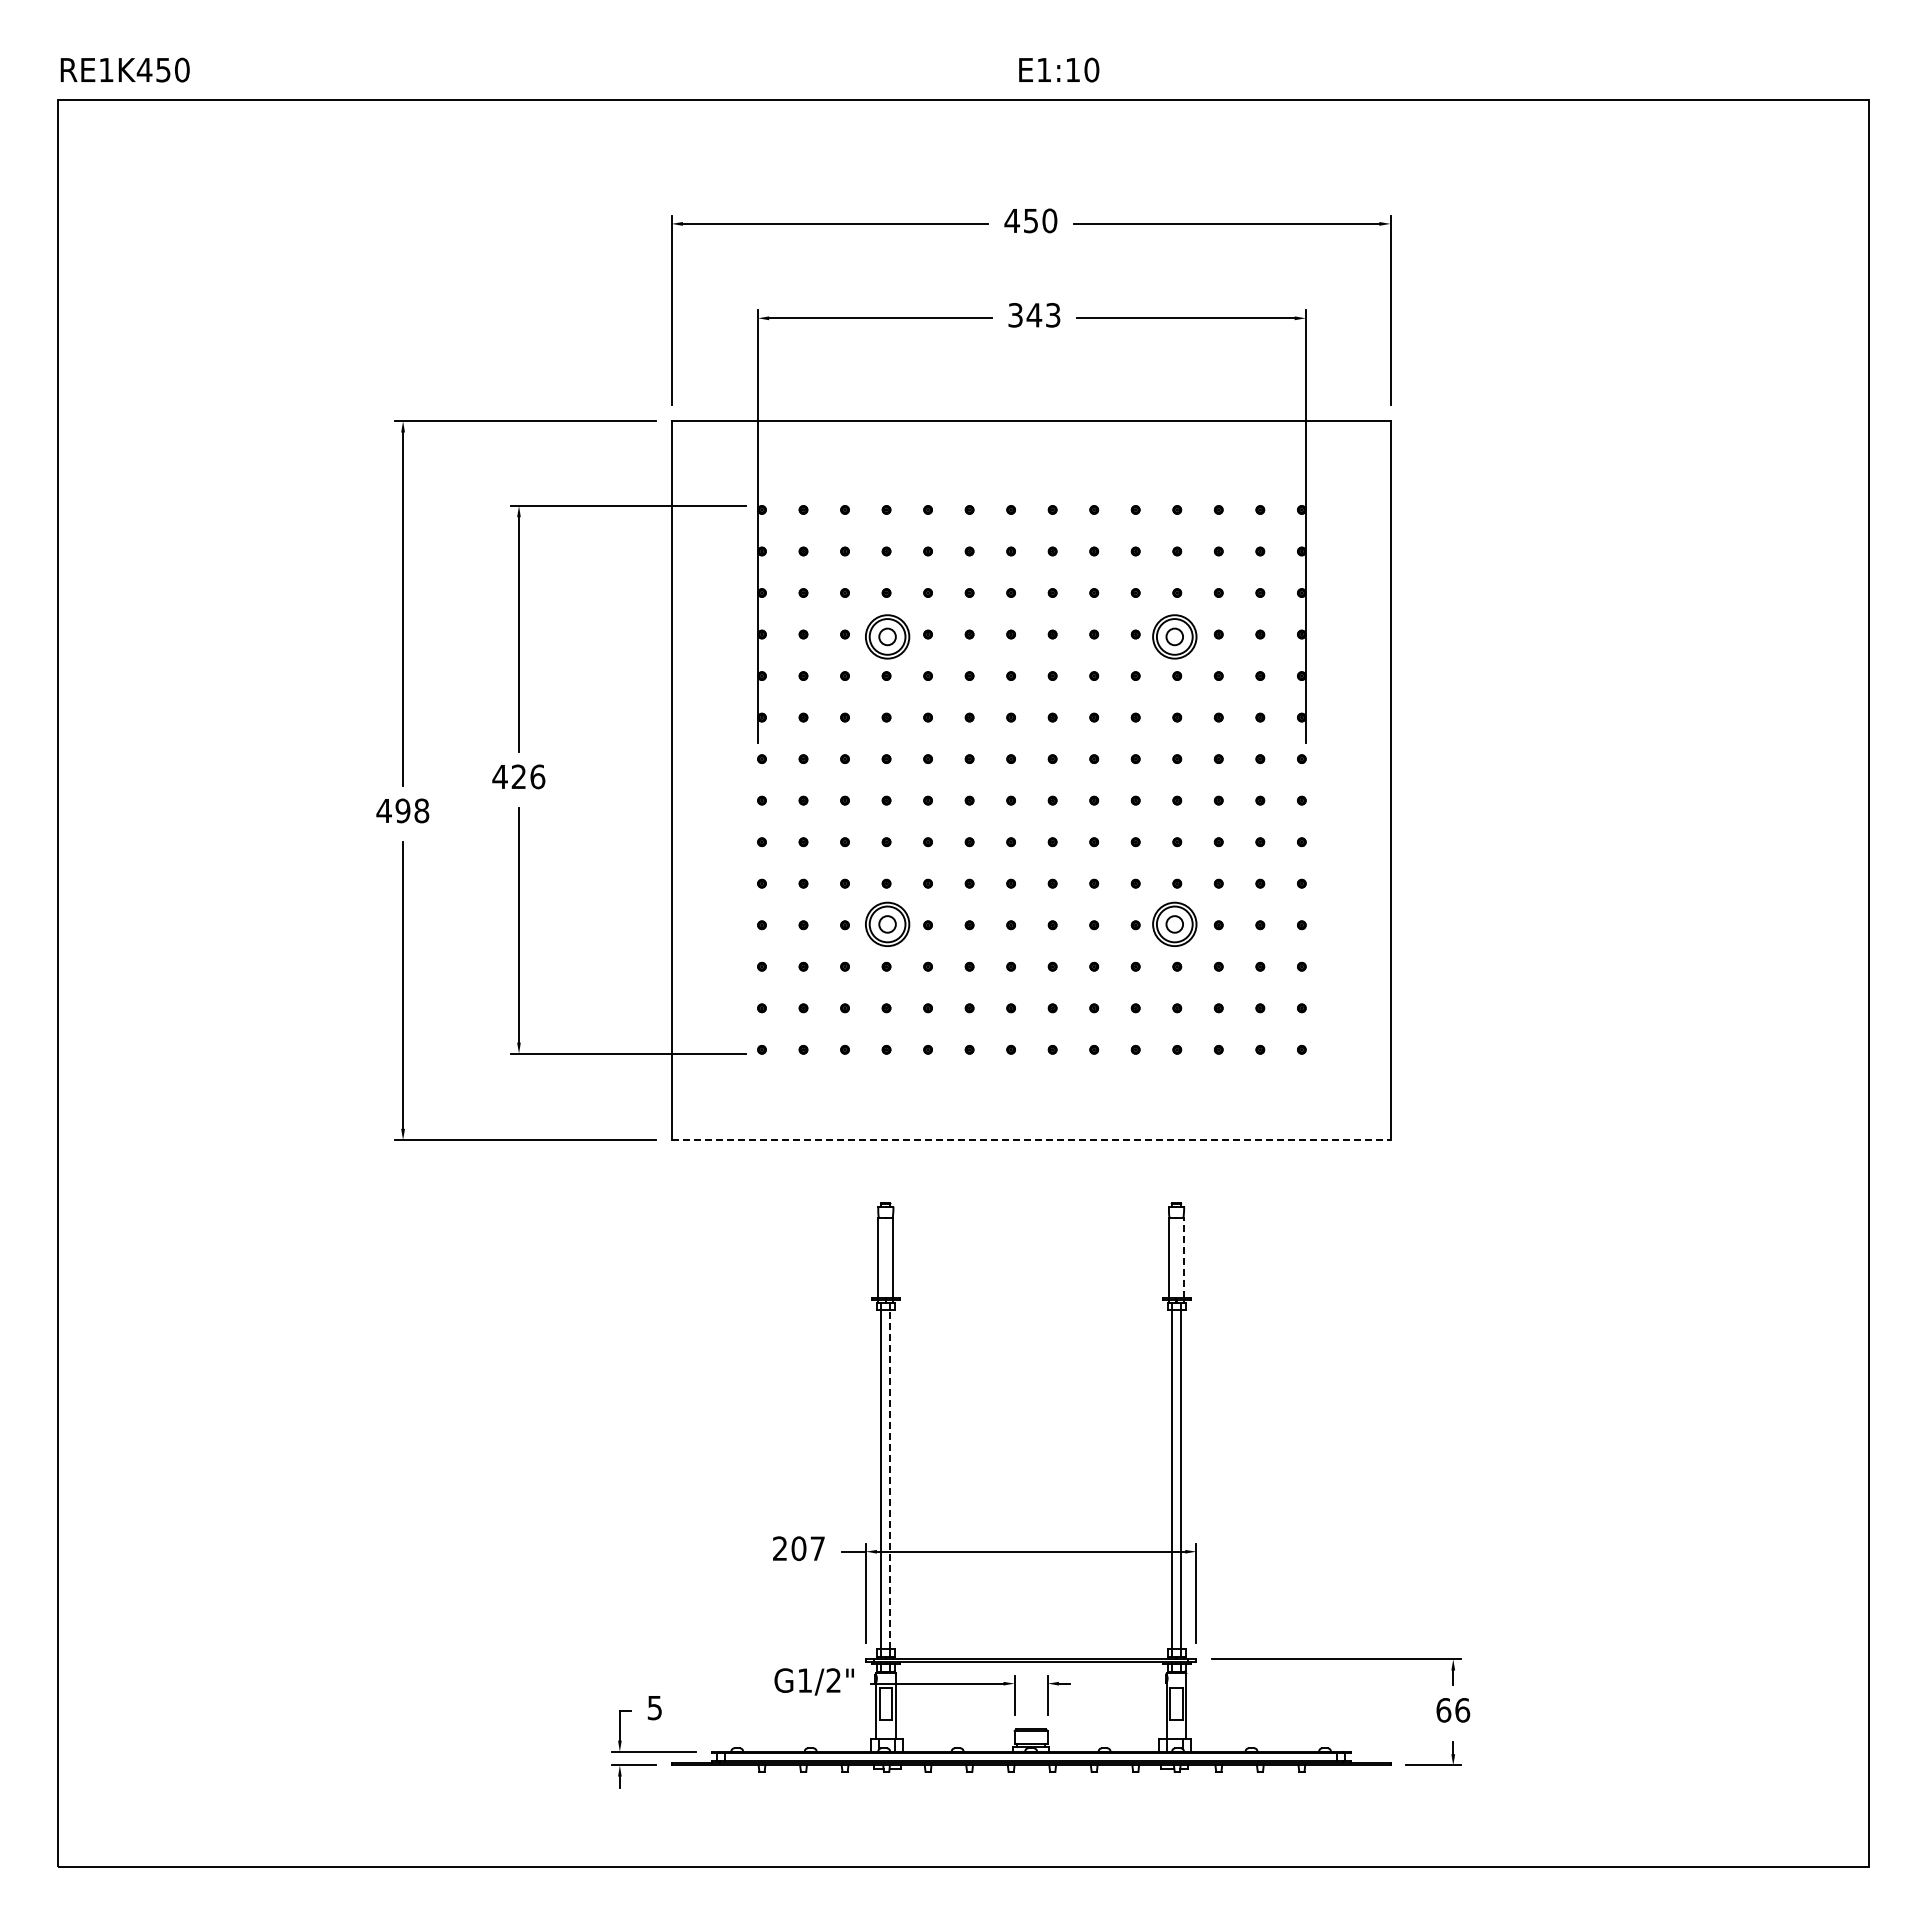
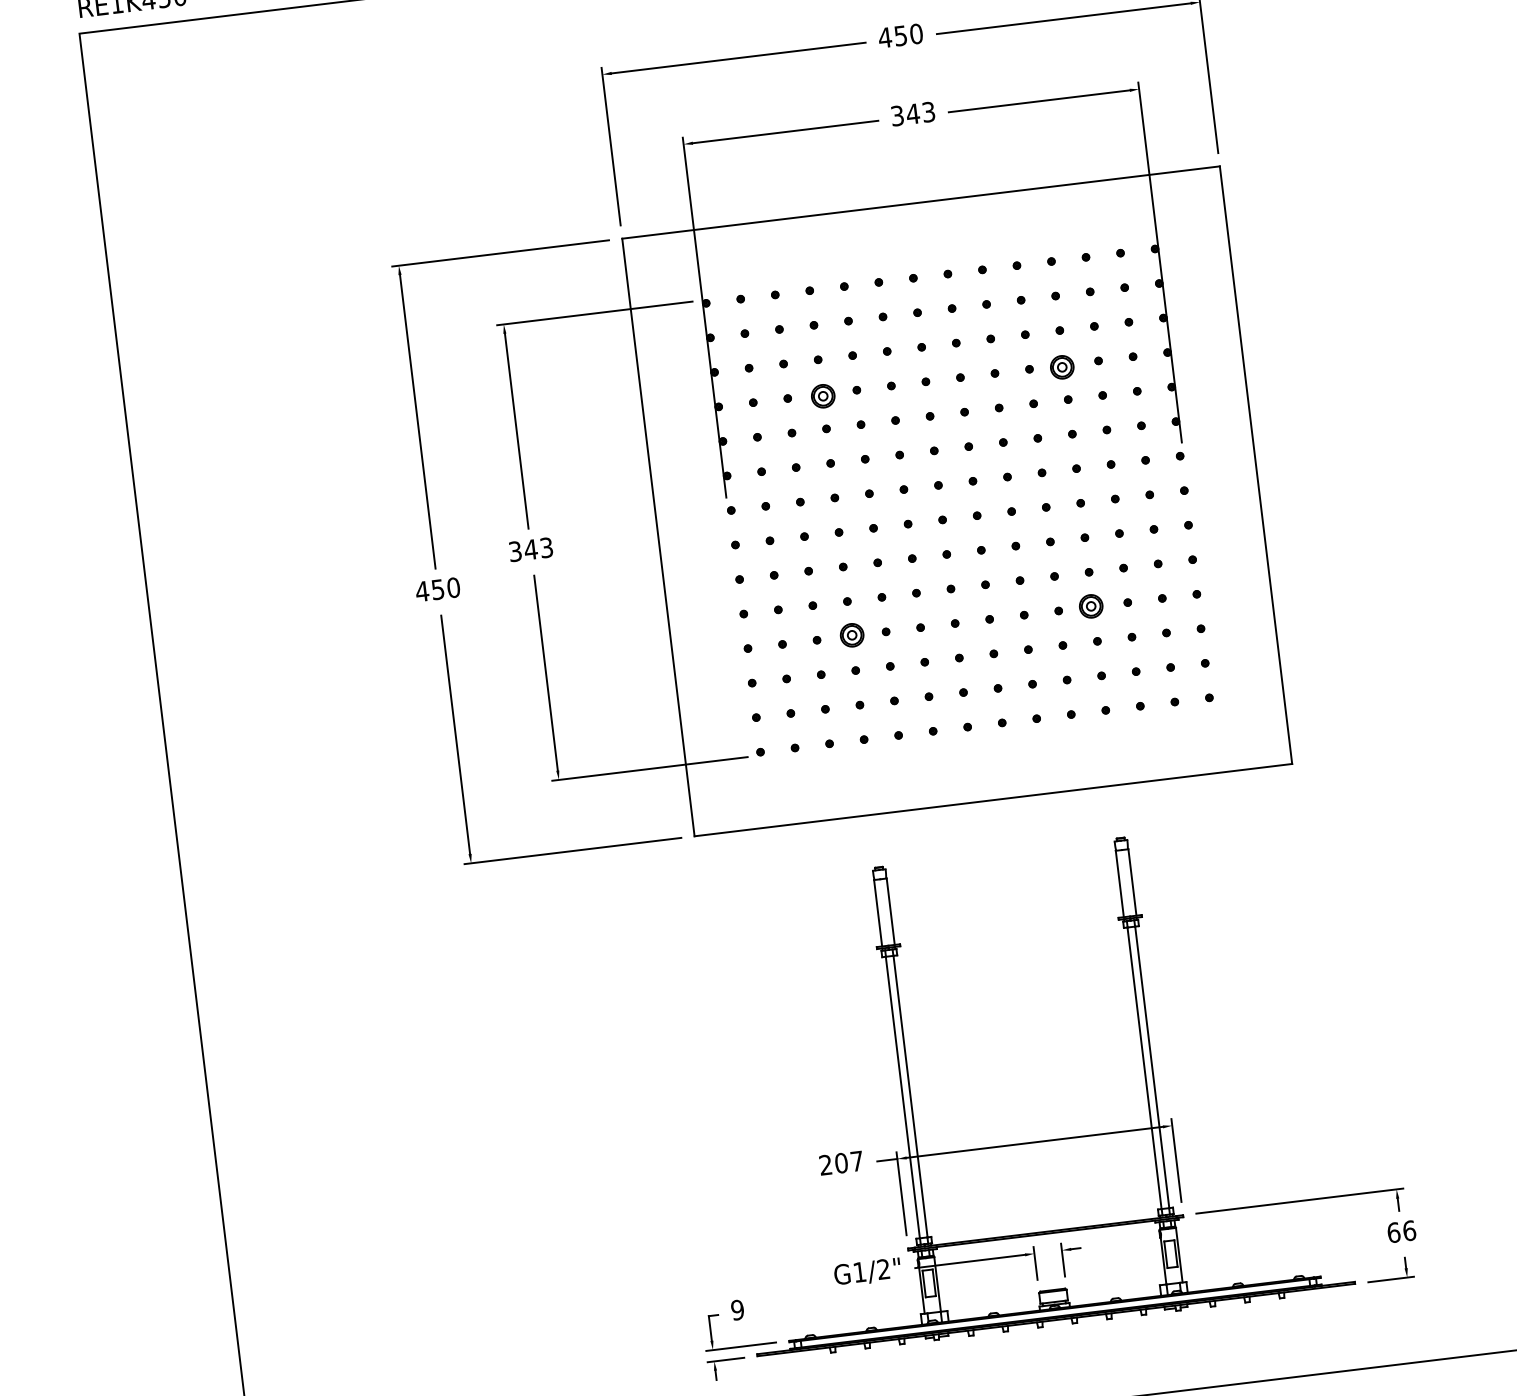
part: (886, 636) -> (822, 395), size x0.62
part: (1174, 636) -> (1061, 367), size x0.62
text: (518, 776) -> (530, 549), 426 -> 343
text: (412, 810) -> (445, 588), 498 -> 450
part: (886, 924) -> (851, 635), size x0.62
part: (1174, 924) -> (1090, 606), size x0.62
line: (1031, 1140) -> (993, 800), dashed -> solid
line: (1184, 1257) -> (1132, 882), dashed -> solid
line: (890, 1479) -> (910, 1096), dashed -> solid
text: (654, 1707) -> (737, 1309), 5 -> 9

